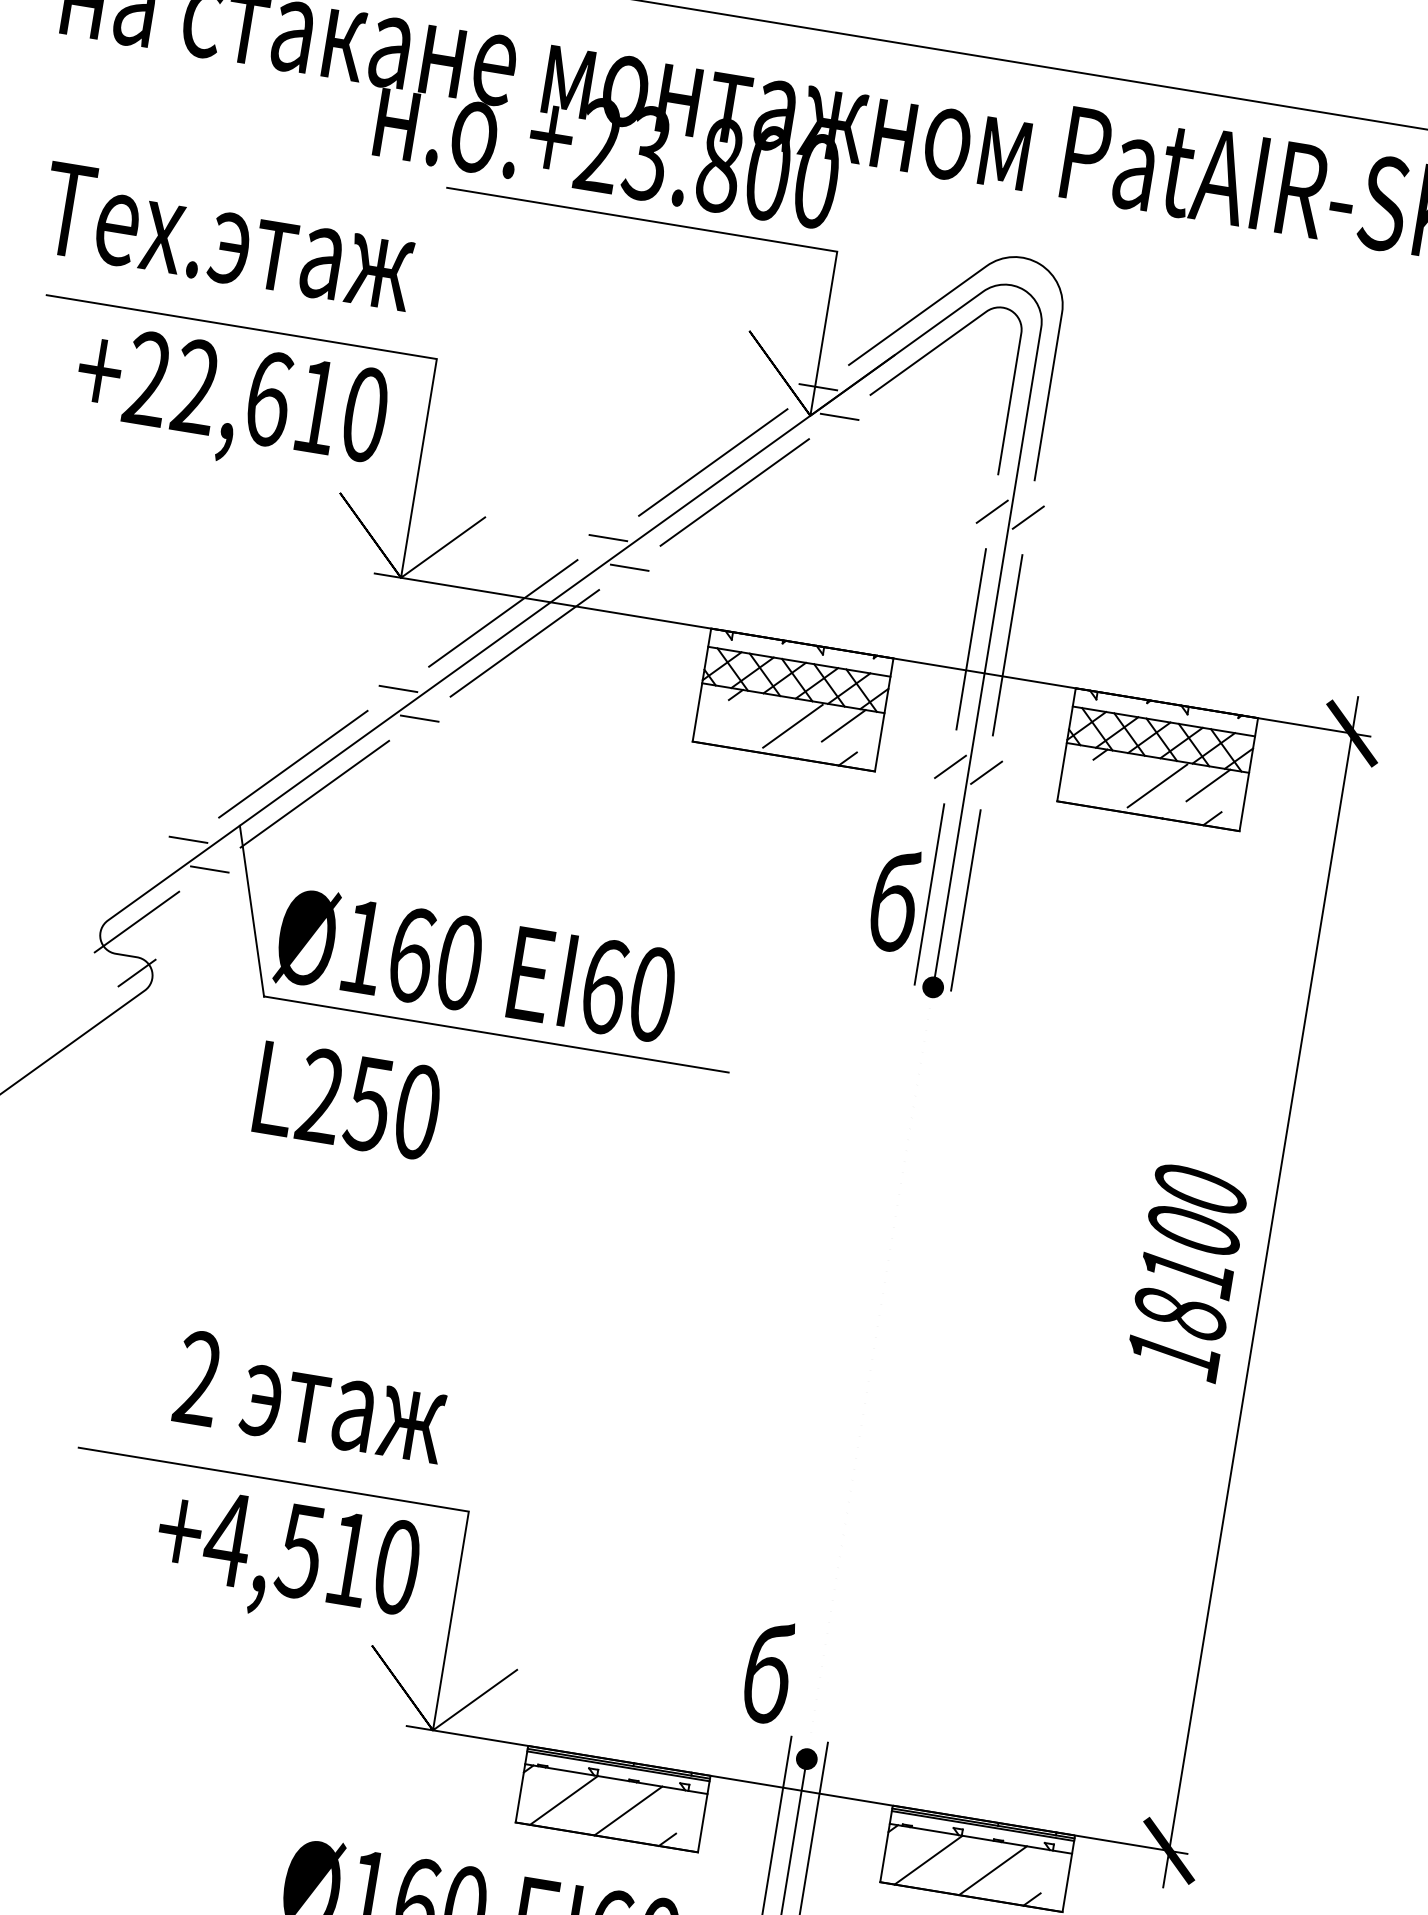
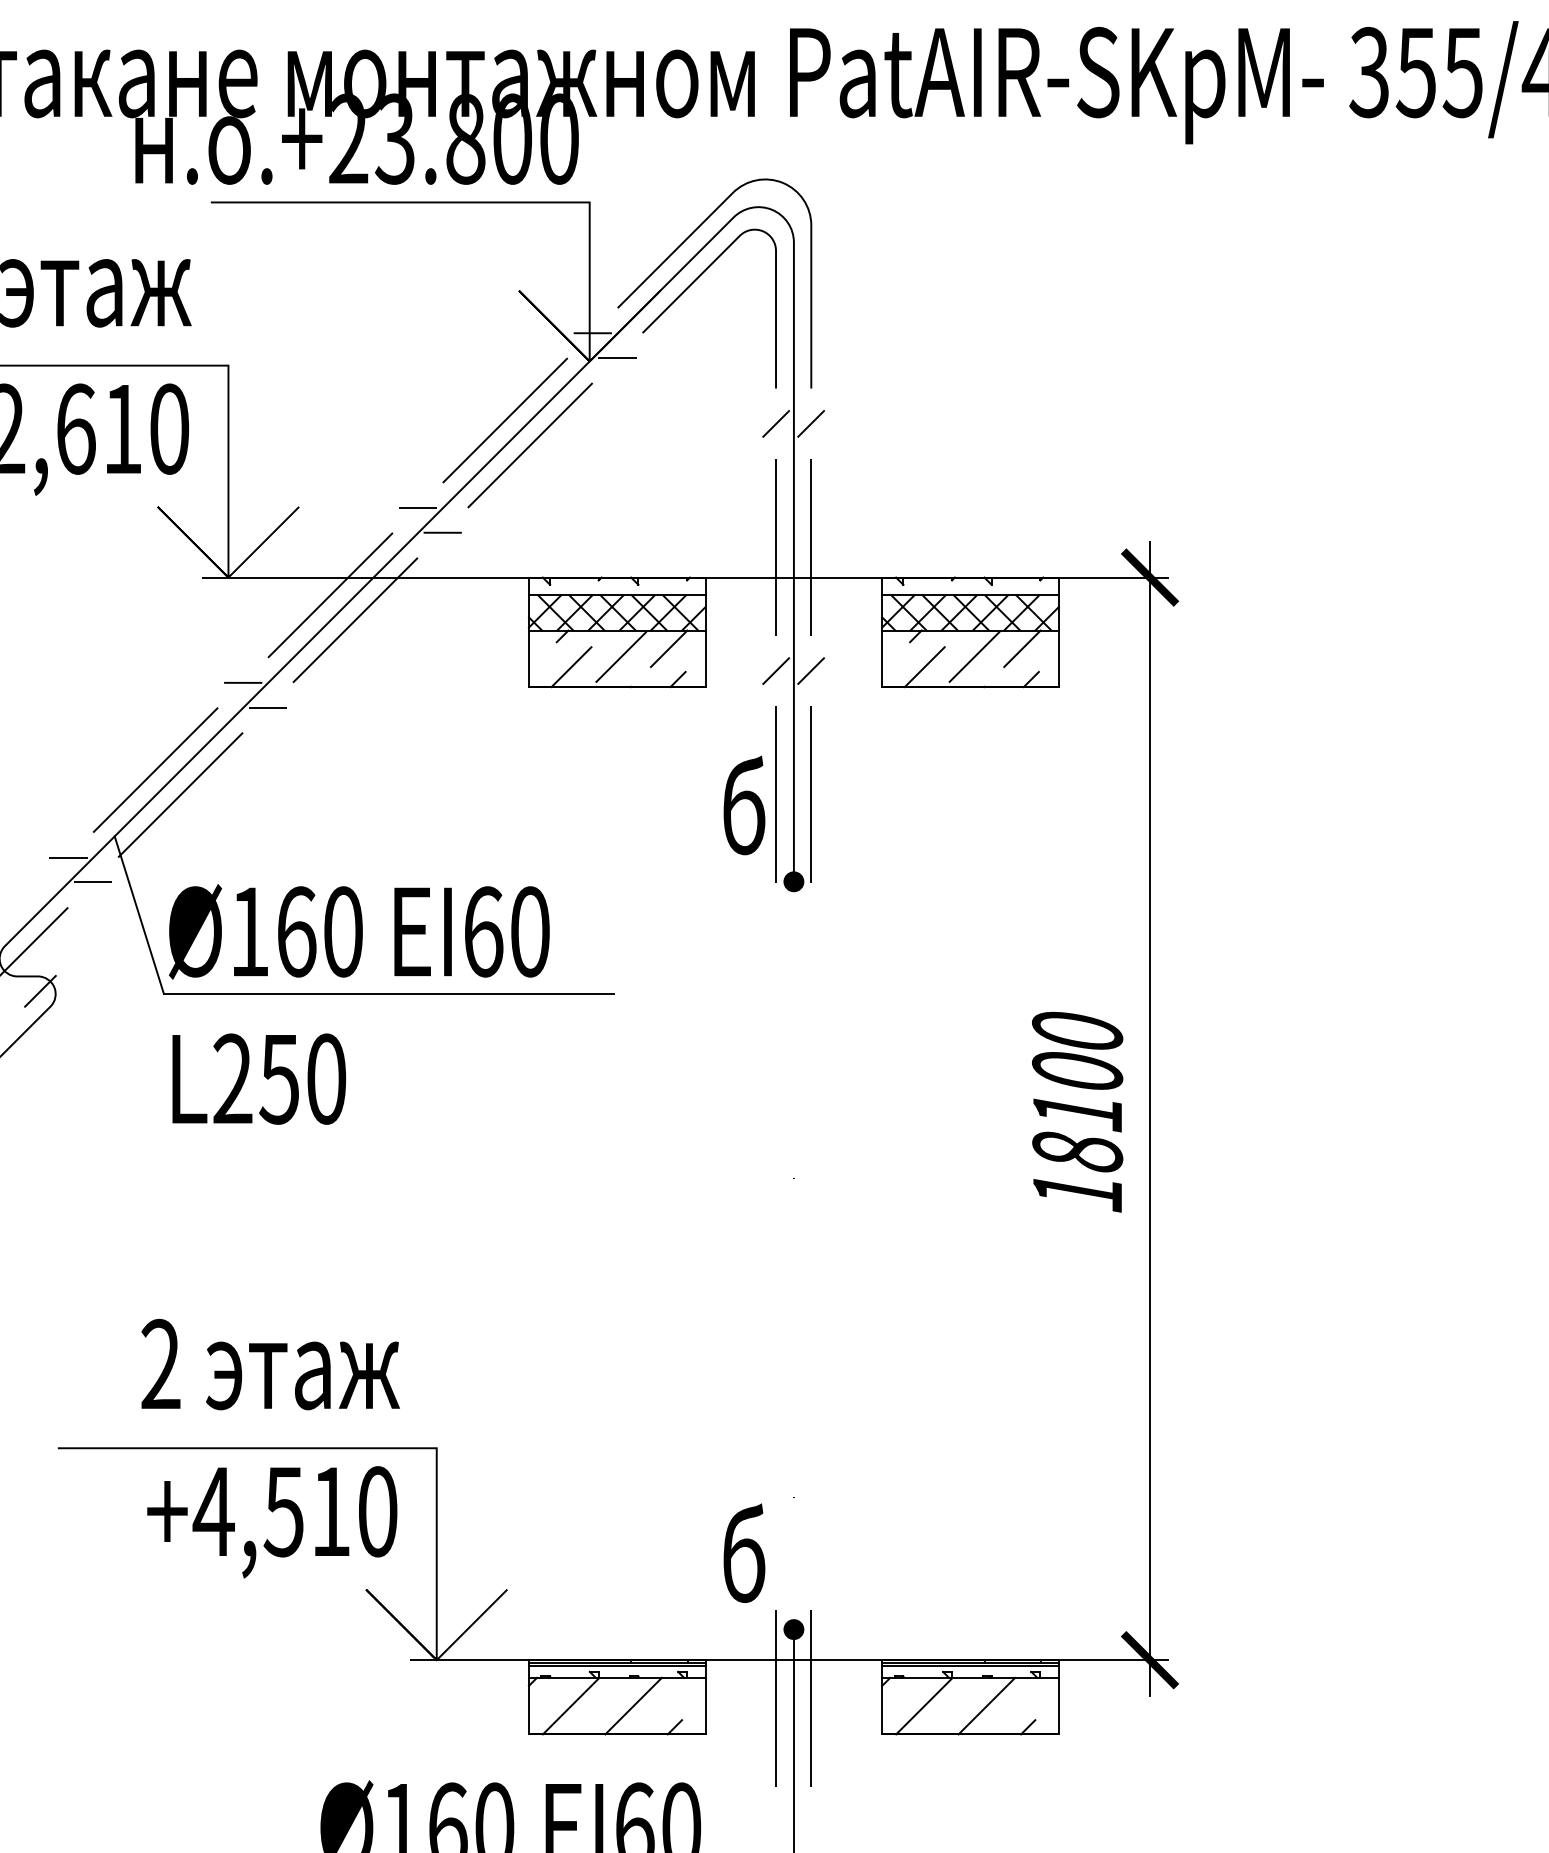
line: (739, 728) -> (571, 667), added
line: (1104, 788) -> (924, 667), added

